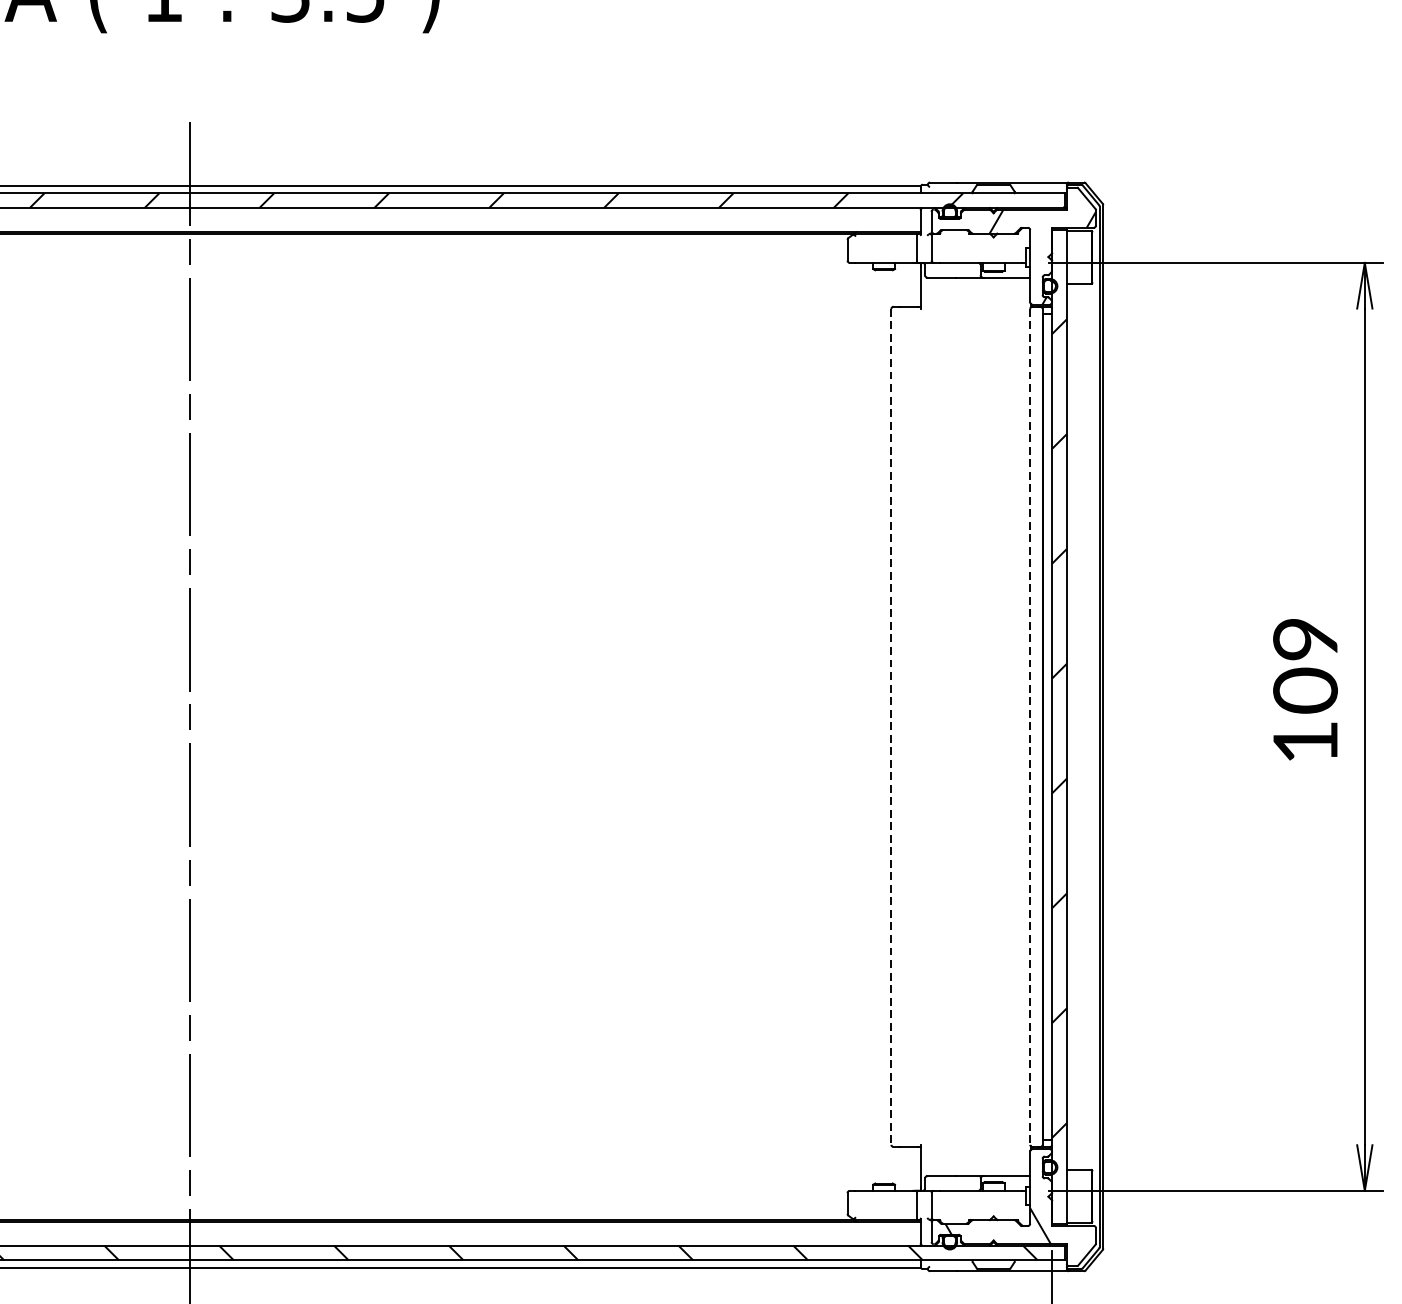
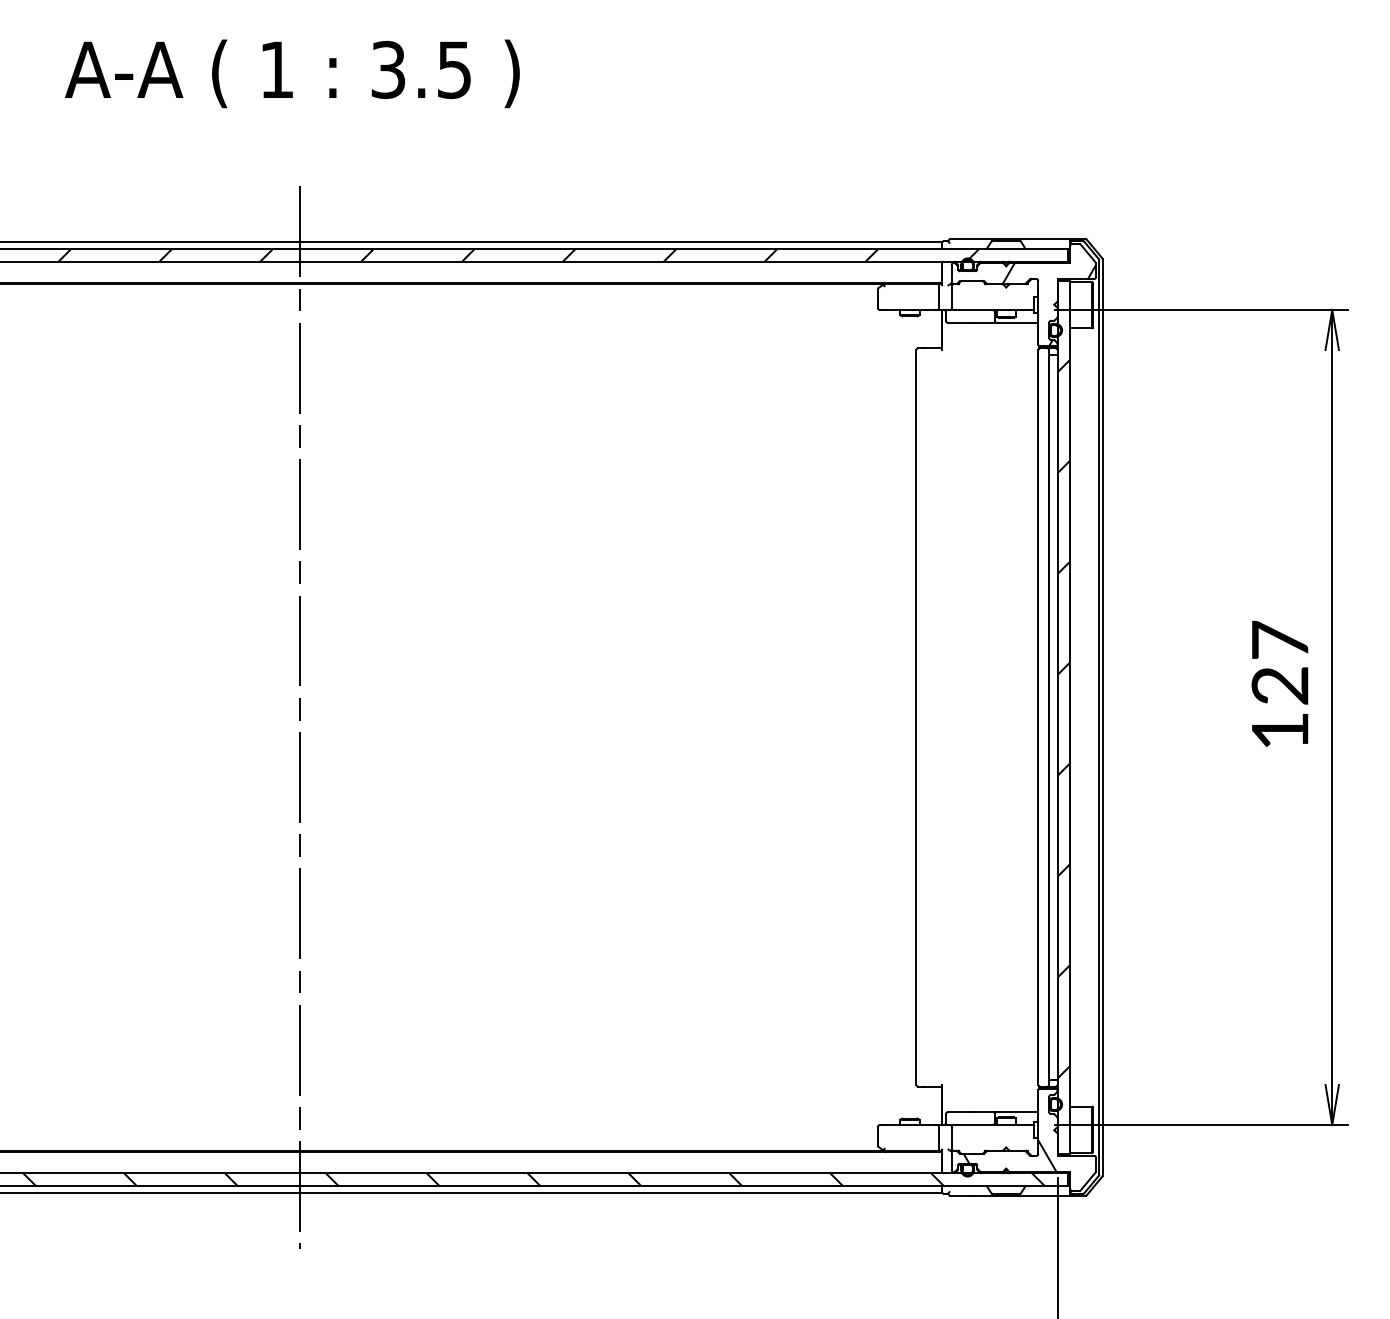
text: (1304, 664) -> (1279, 662), 109 -> 127
line: (891, 726) -> (916, 717), dashed -> solid
line: (1030, 726) -> (1038, 717), dashed -> solid

